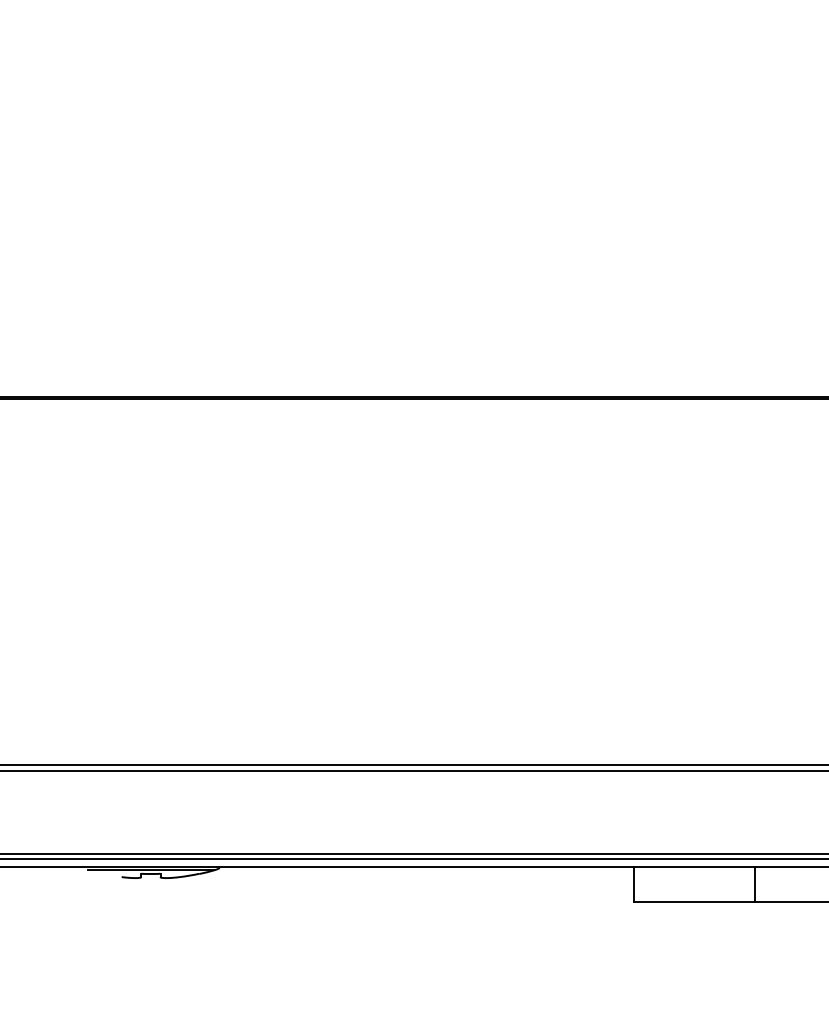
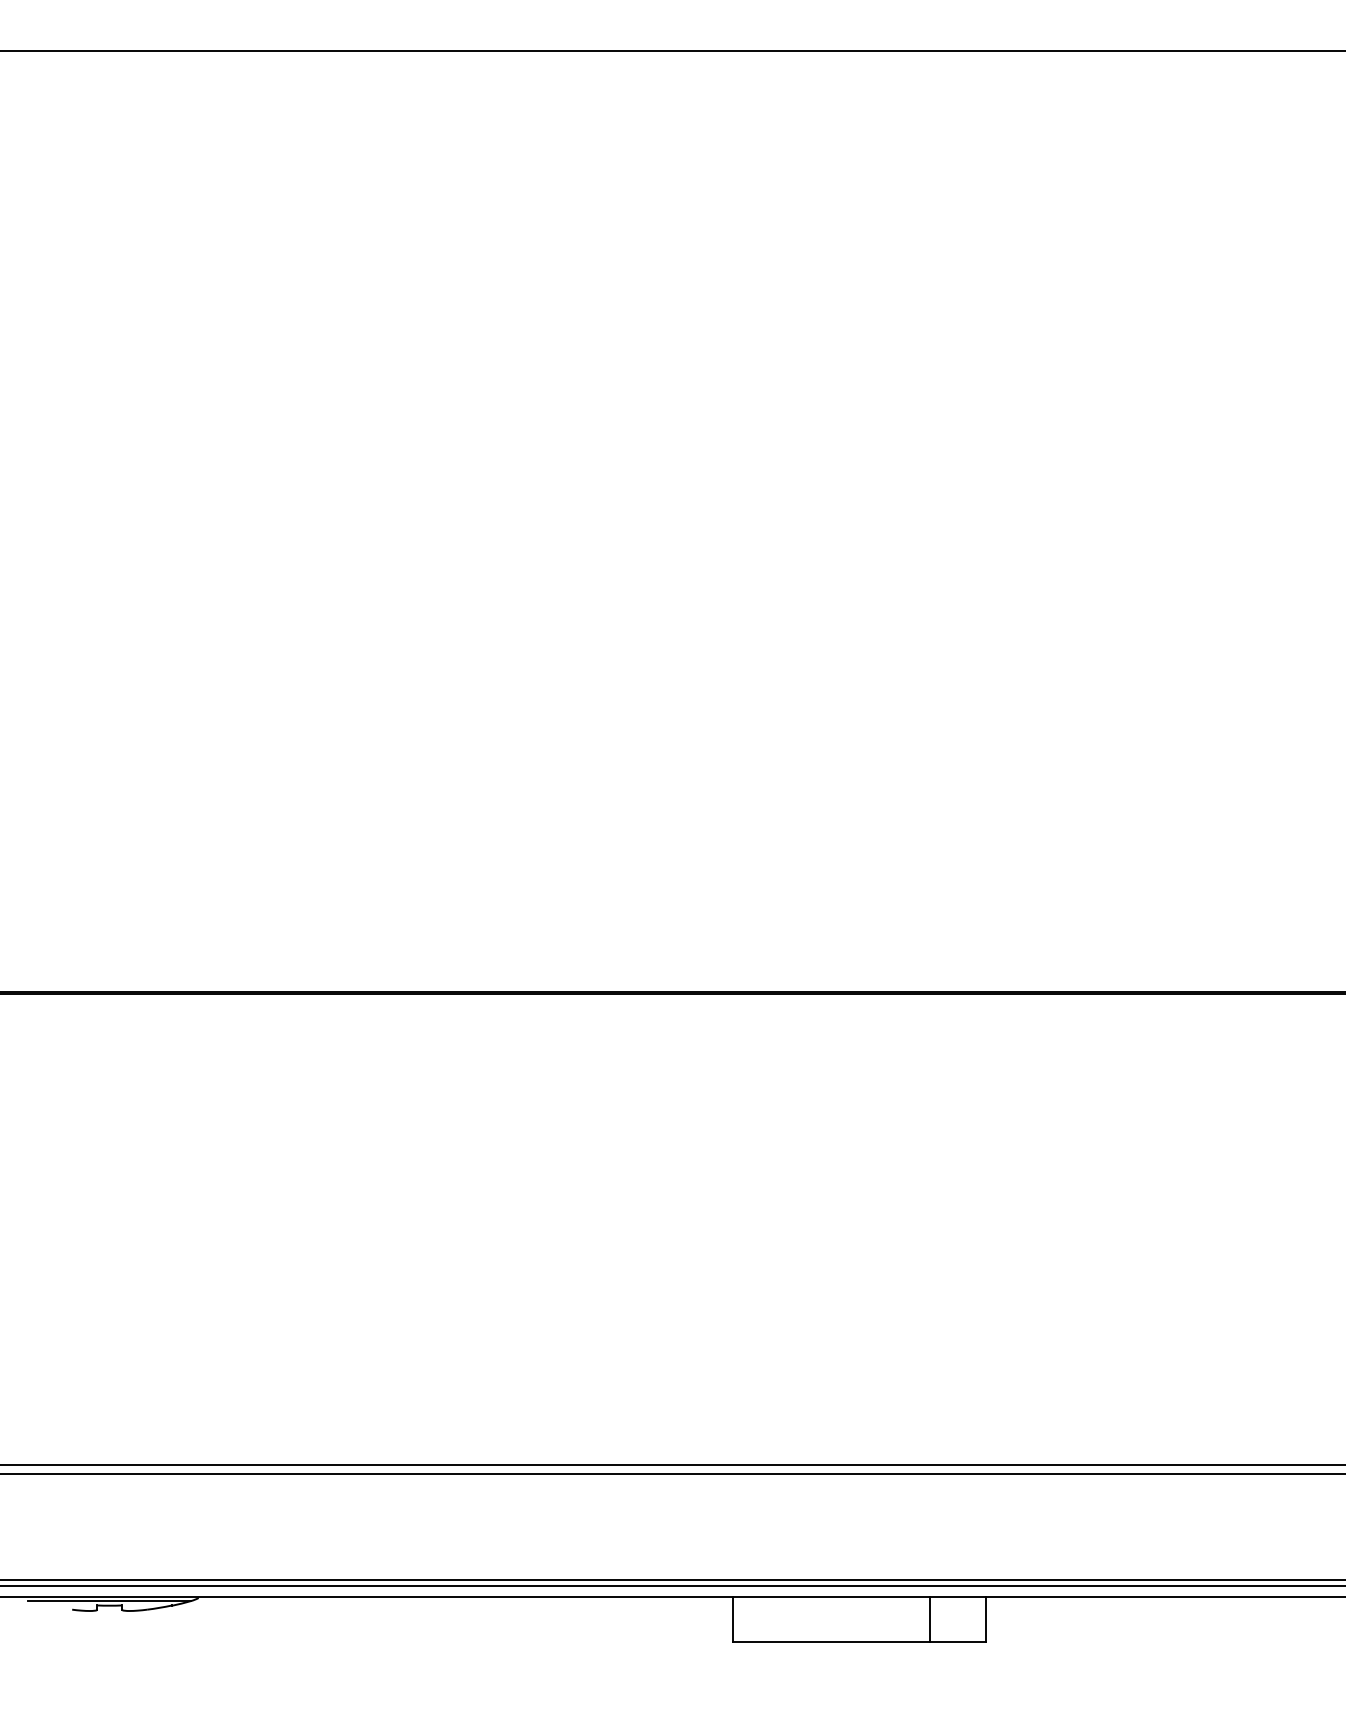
line: (755, 884) -> (930, 1619), moved

